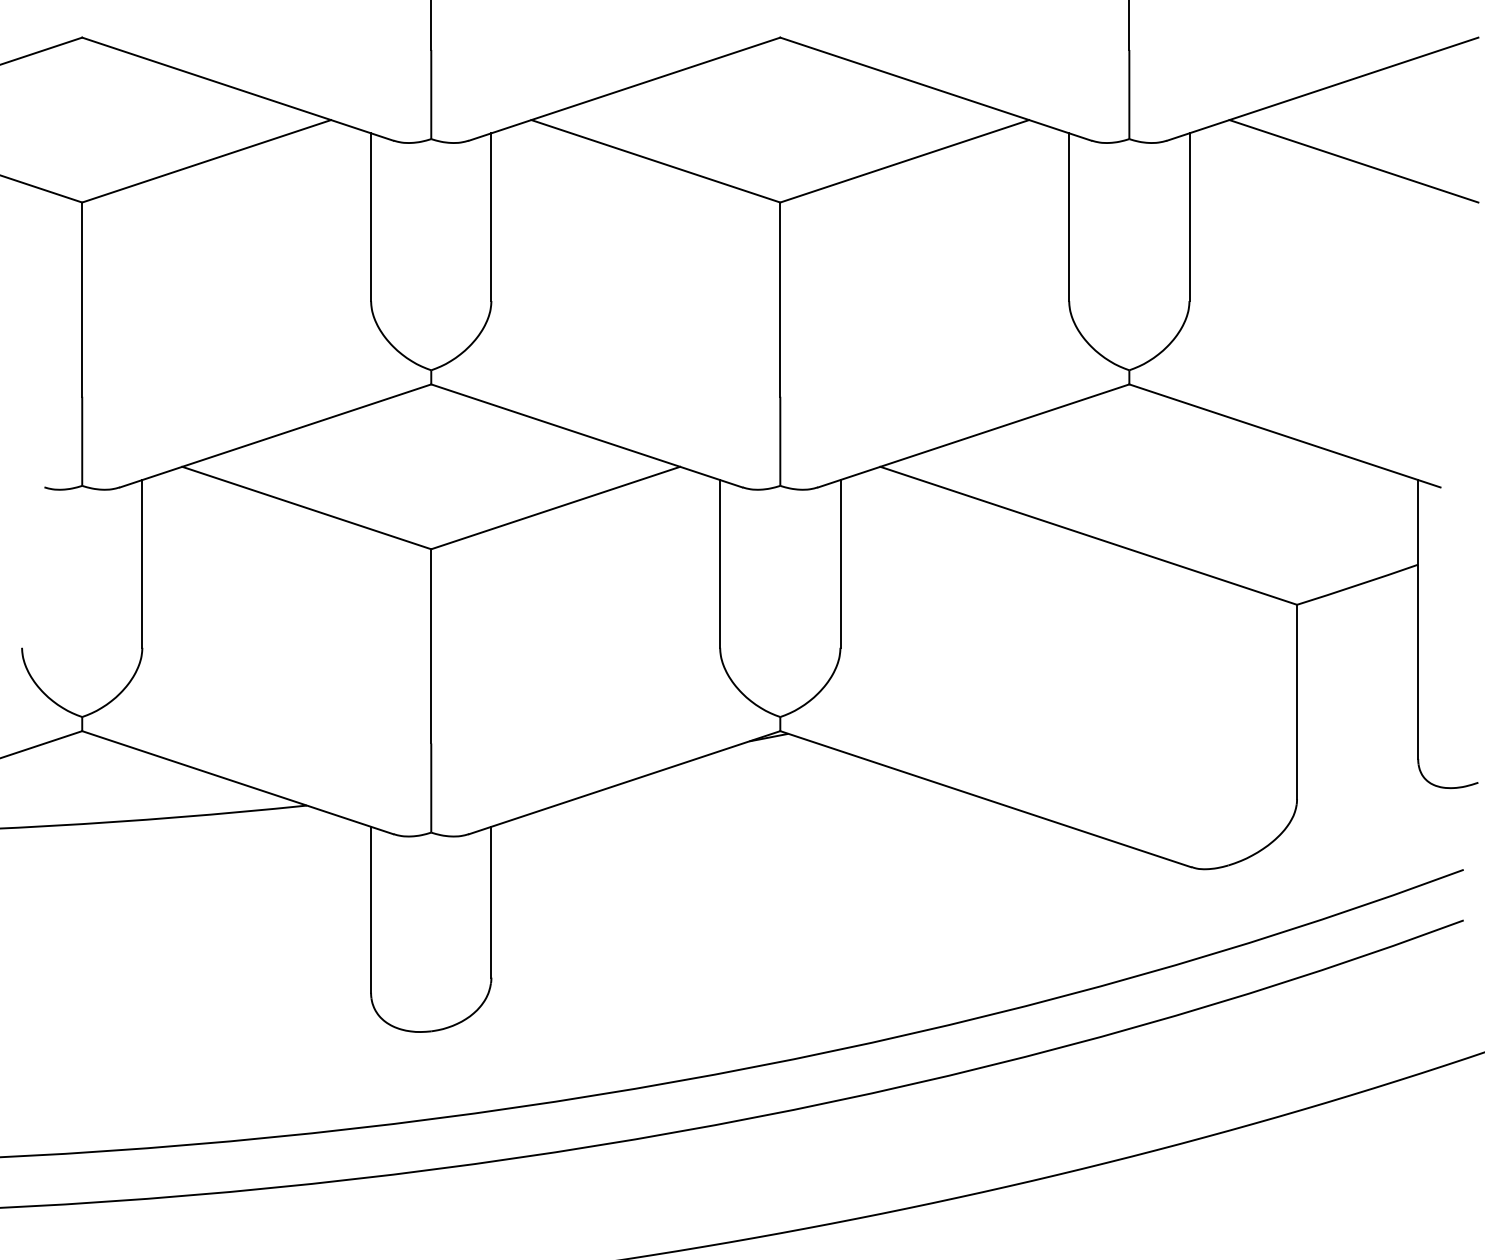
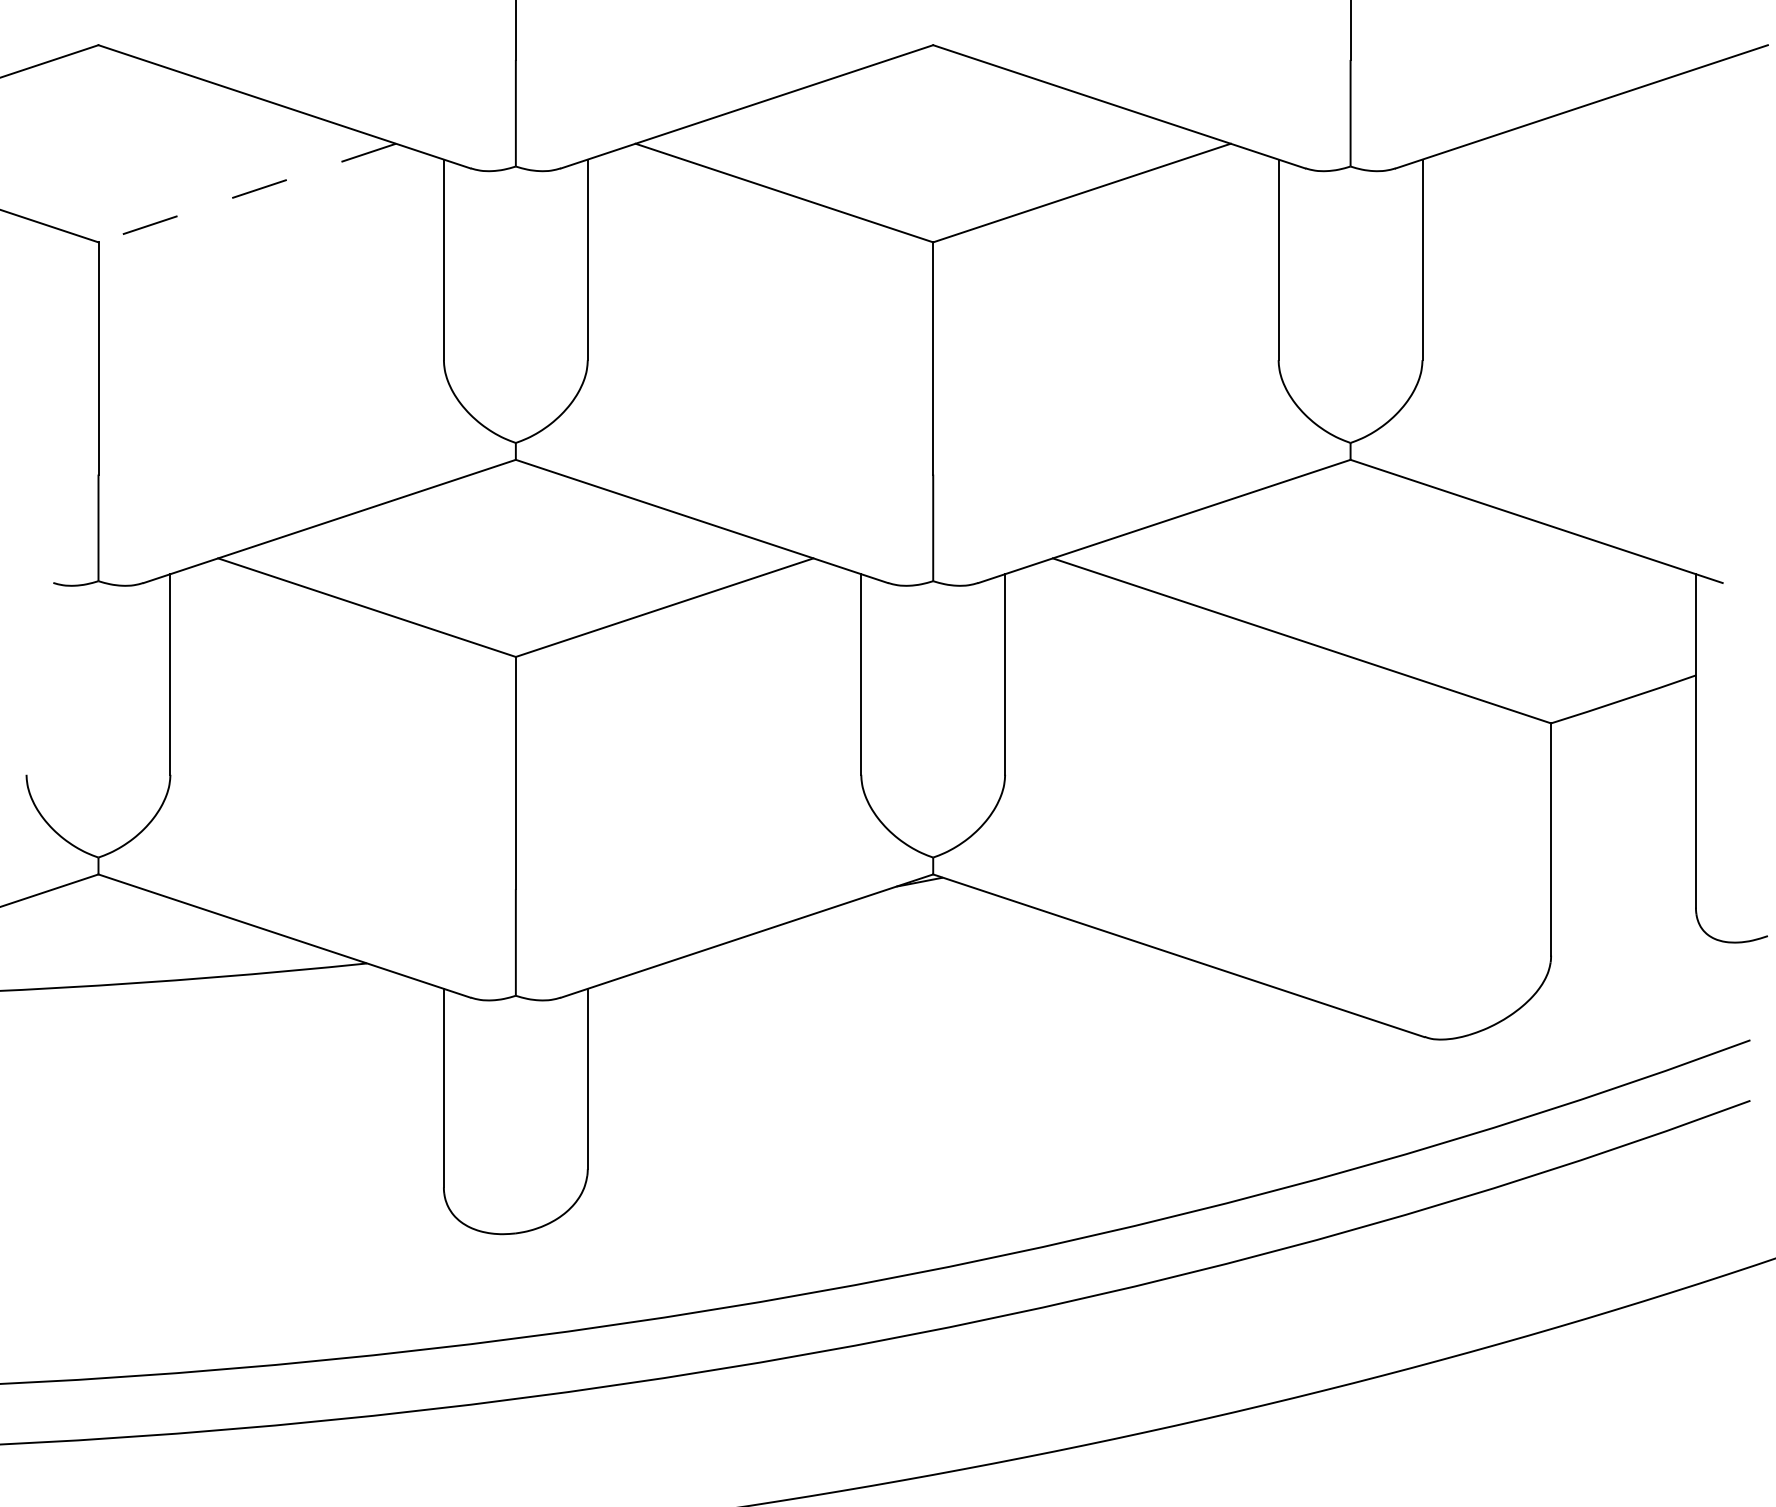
line: (1353, 160) -> (1618, 192), removed
line: (206, 161) -> (247, 193), solid -> dashed

